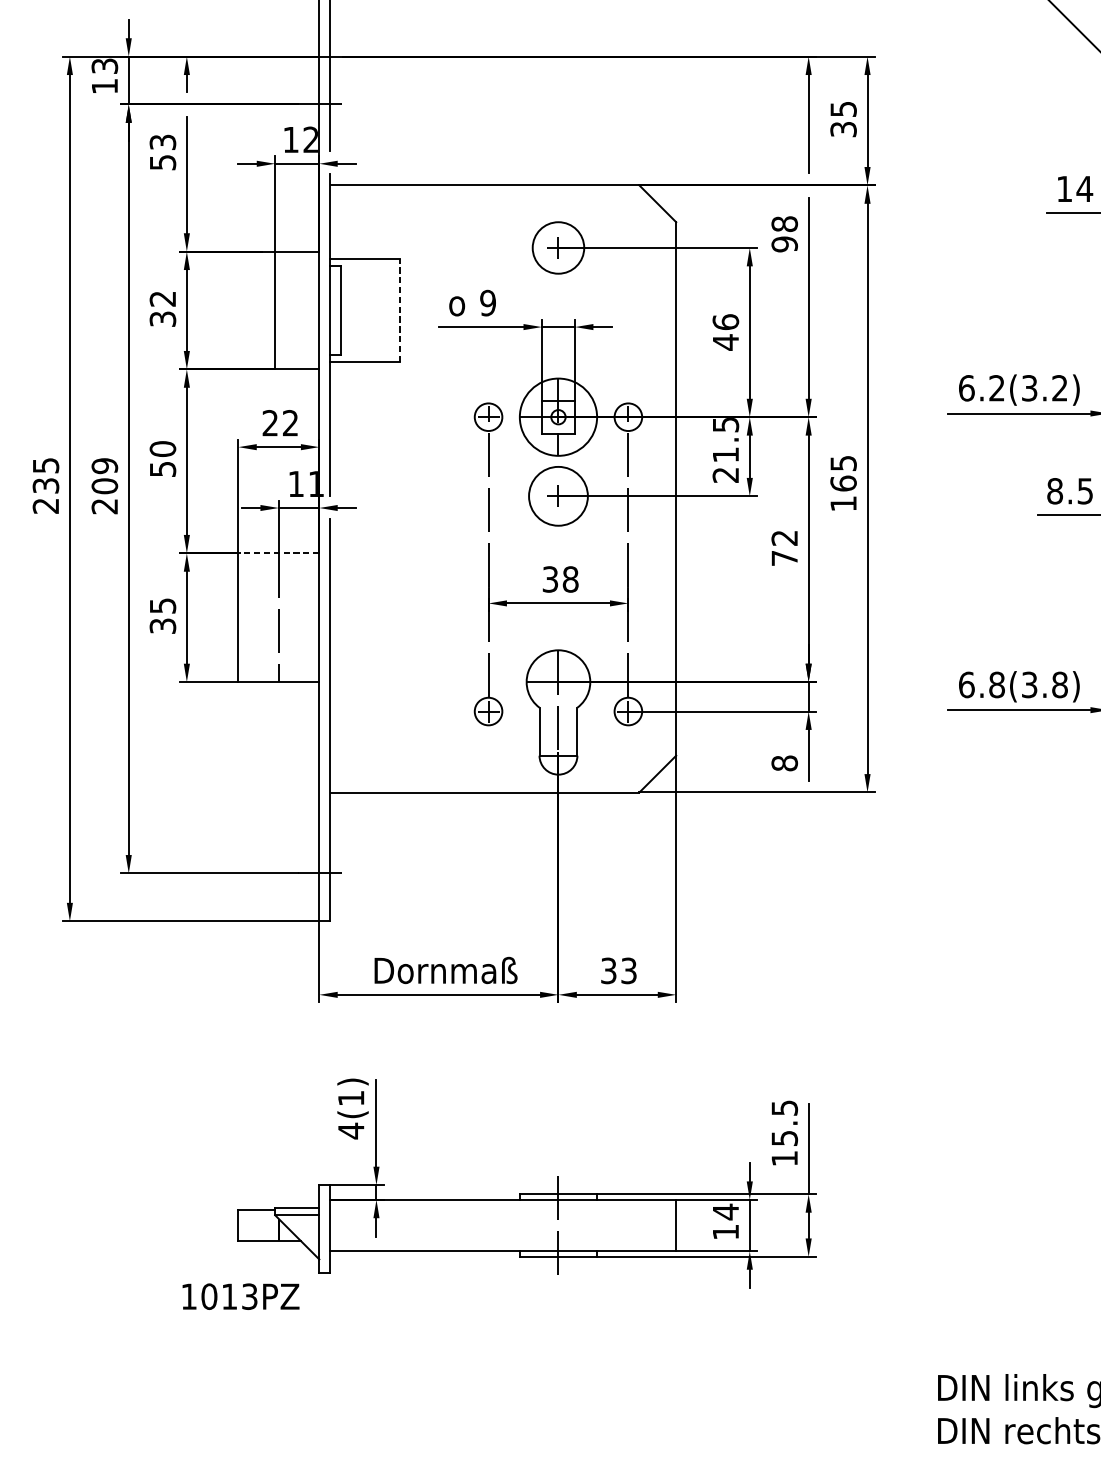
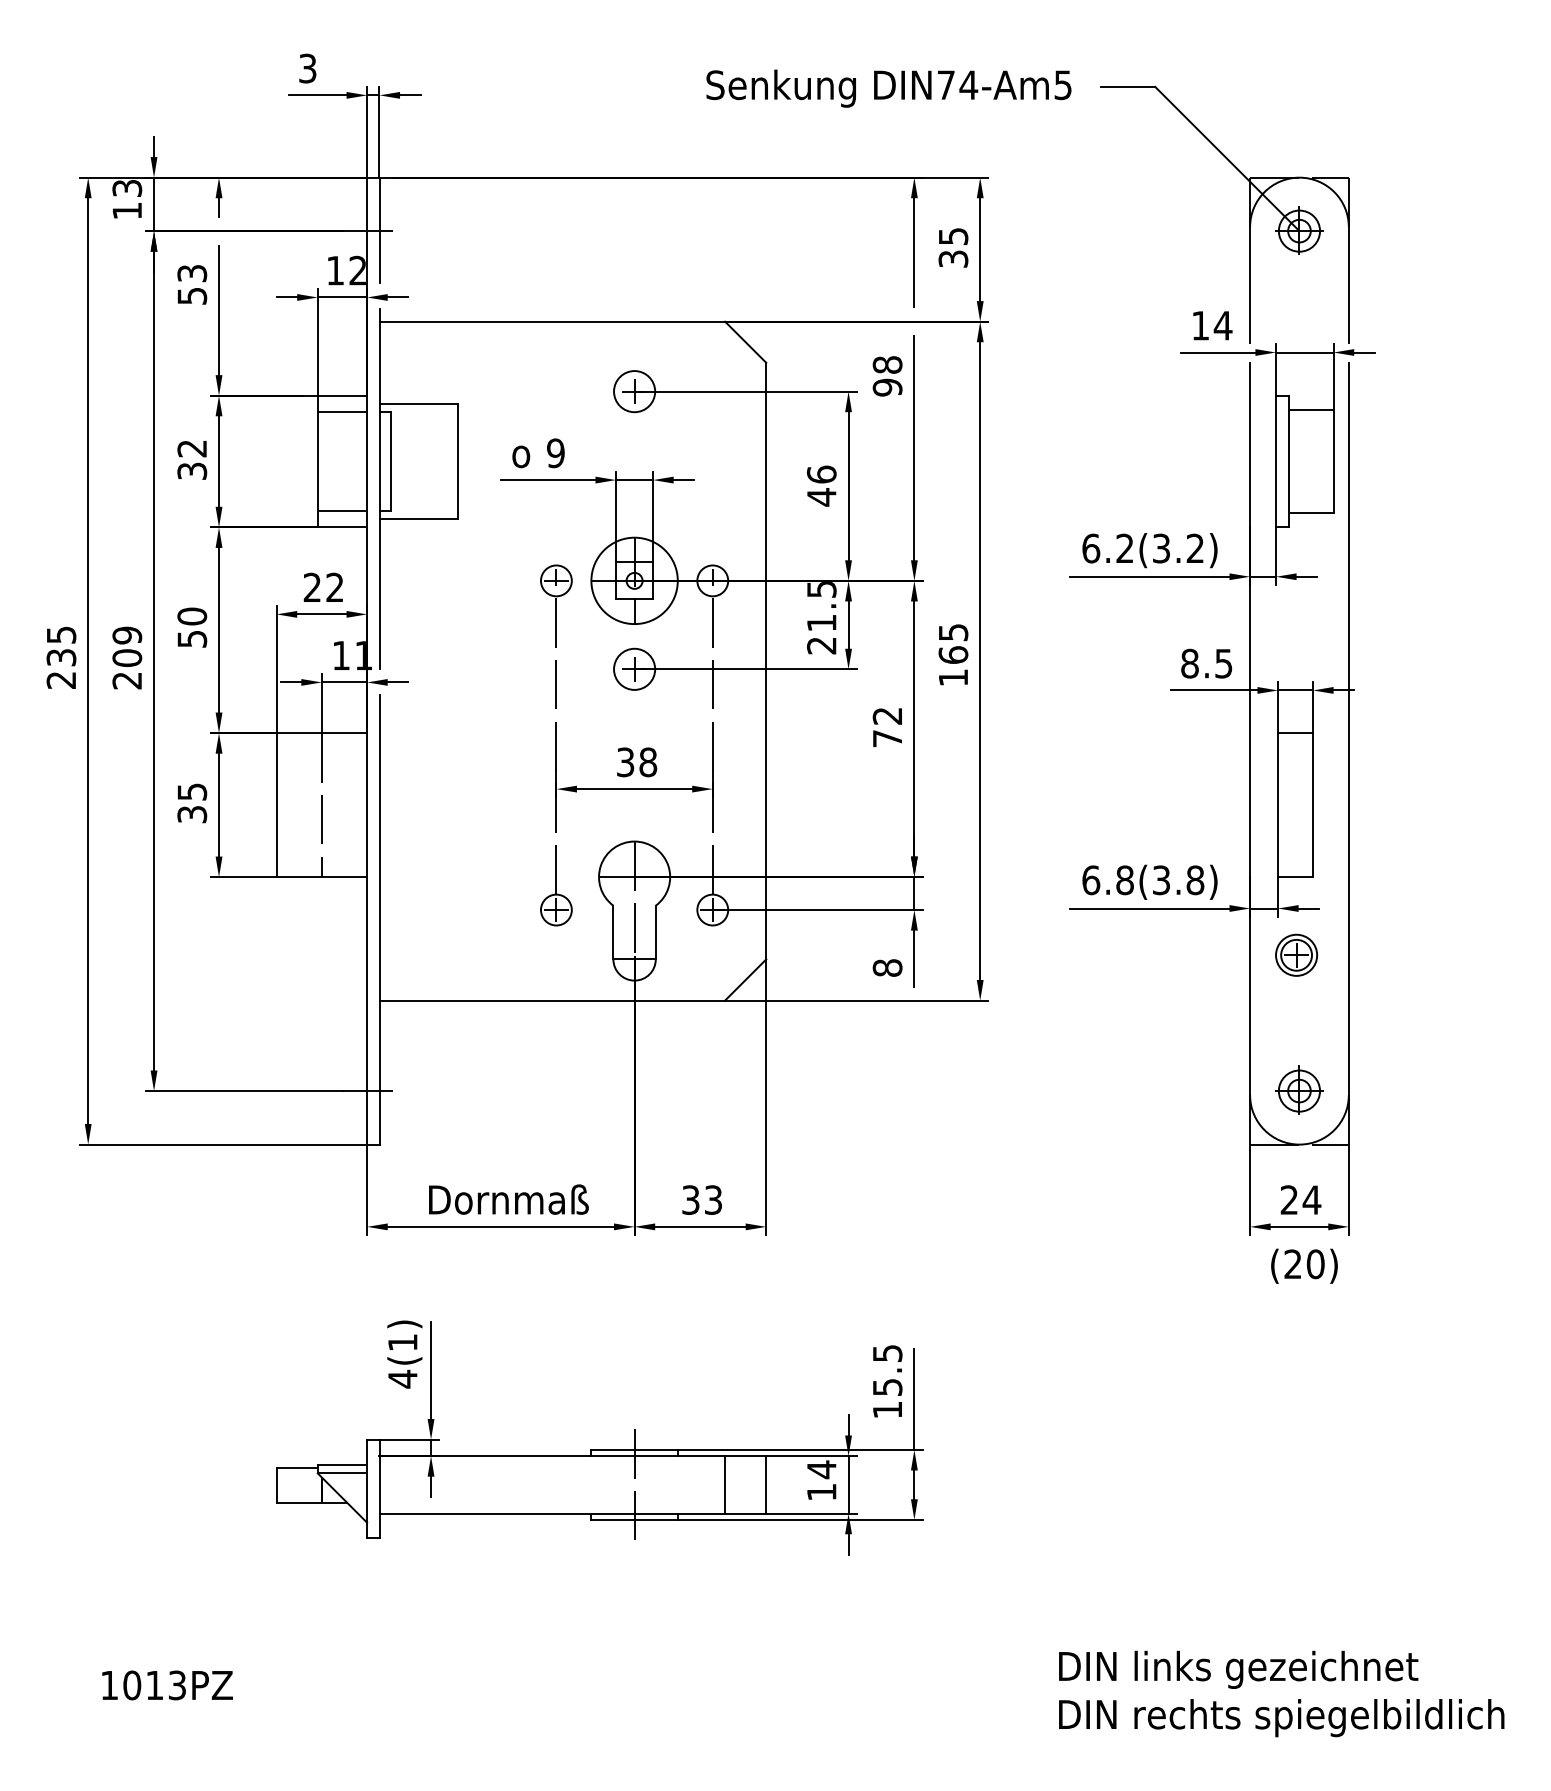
circle: (558, 247) -> (634, 391), size x0.71
line: (297, 266) -> (342, 412), added
line: (400, 310) -> (457, 461), dashed -> solid
line: (297, 354) -> (342, 510), added
circle: (558, 495) -> (634, 668), size x0.62
line: (278, 553) -> (321, 733), dashed -> solid
line: (639, 1225) -> (725, 1484), added
text: (240, 1296) -> (167, 1685), moved

